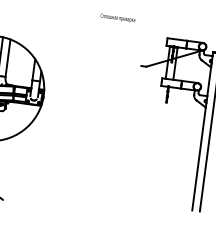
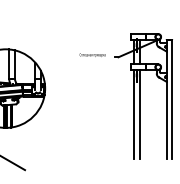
text: (117, 17) -> (92, 54), moved
line: (157, 145) -> (134, 114), added
line: (164, 146) -> (139, 114), added

